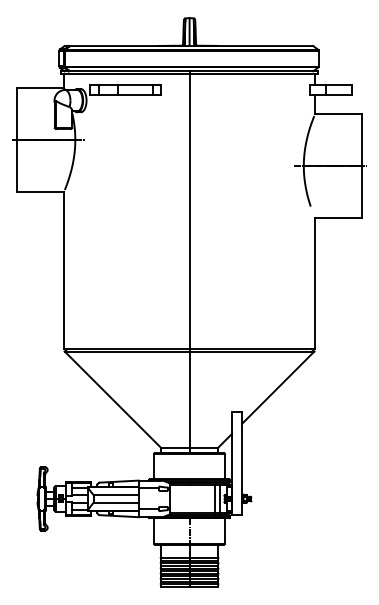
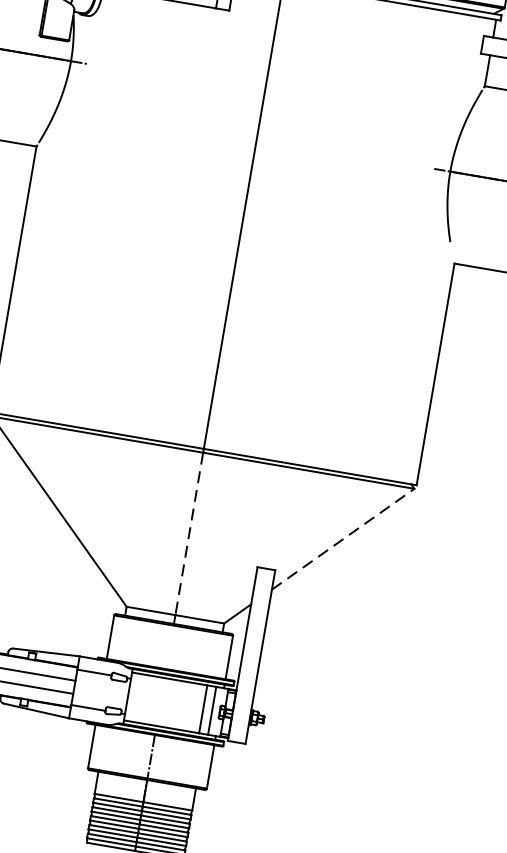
line: (278, 387) -> (343, 539), solid -> dashed
line: (189, 399) -> (189, 533), solid -> dashed

